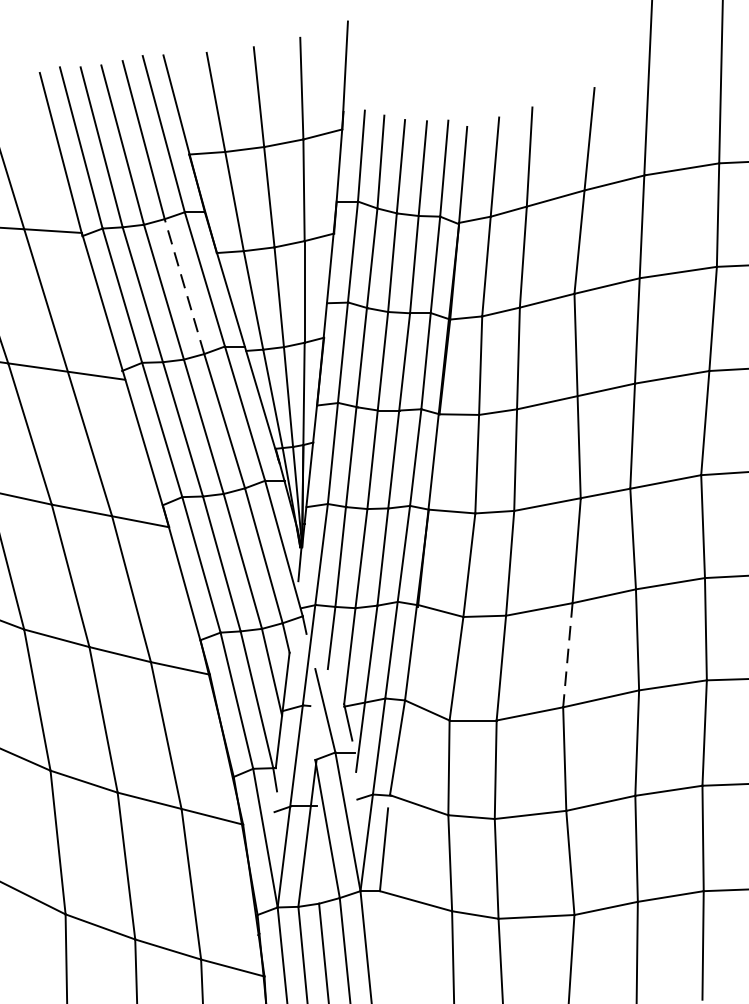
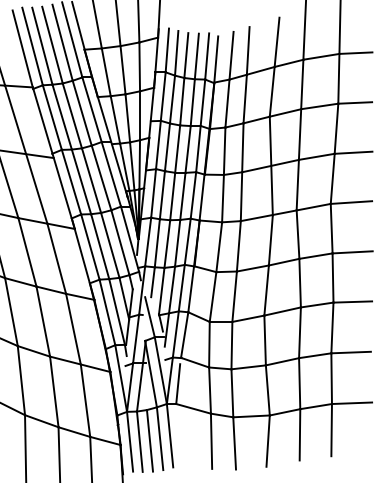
line: (185, 287) -> (82, 113), dashed -> solid
line: (567, 657) -> (266, 291), dashed -> solid

